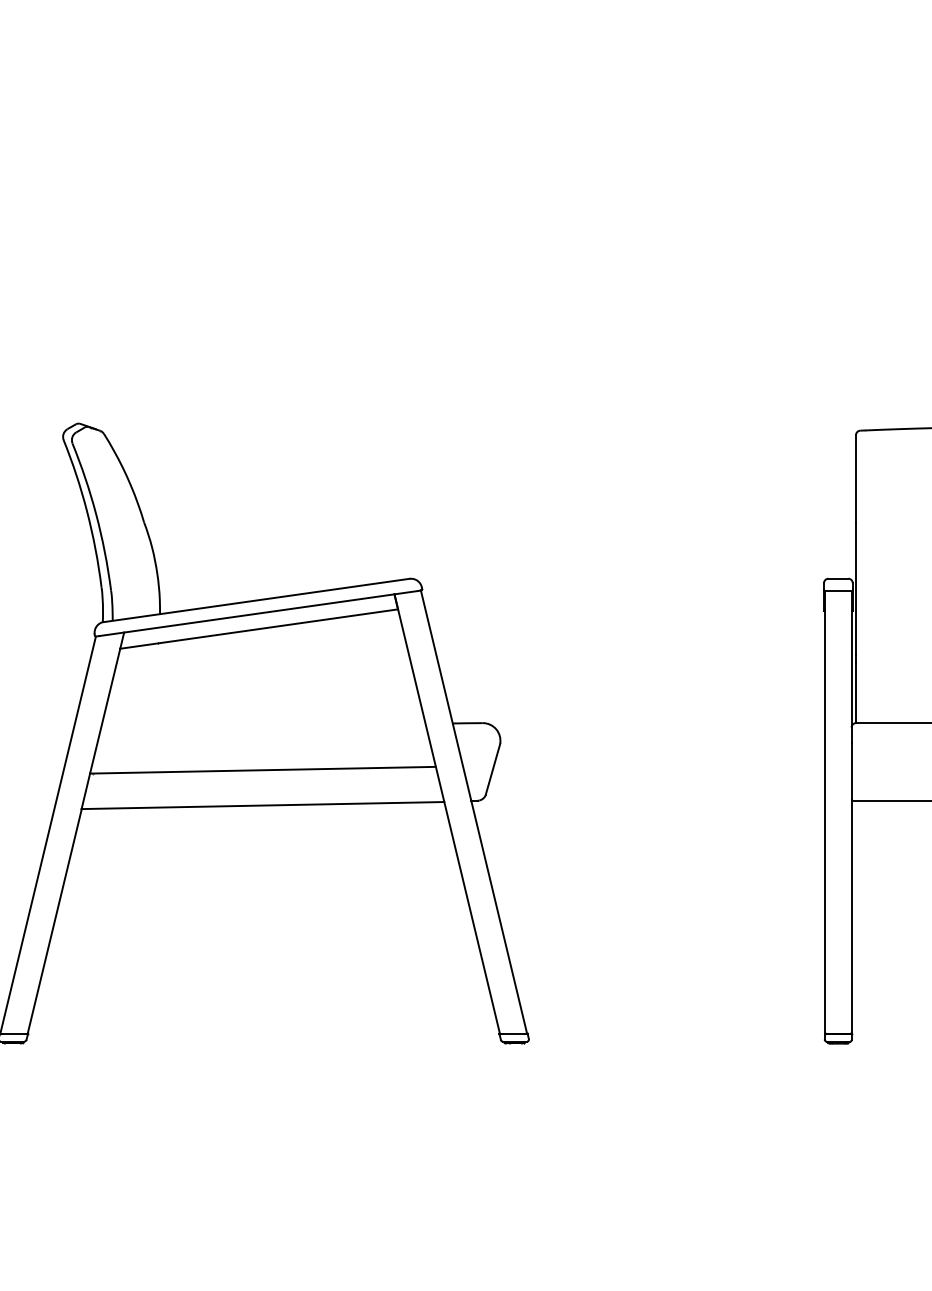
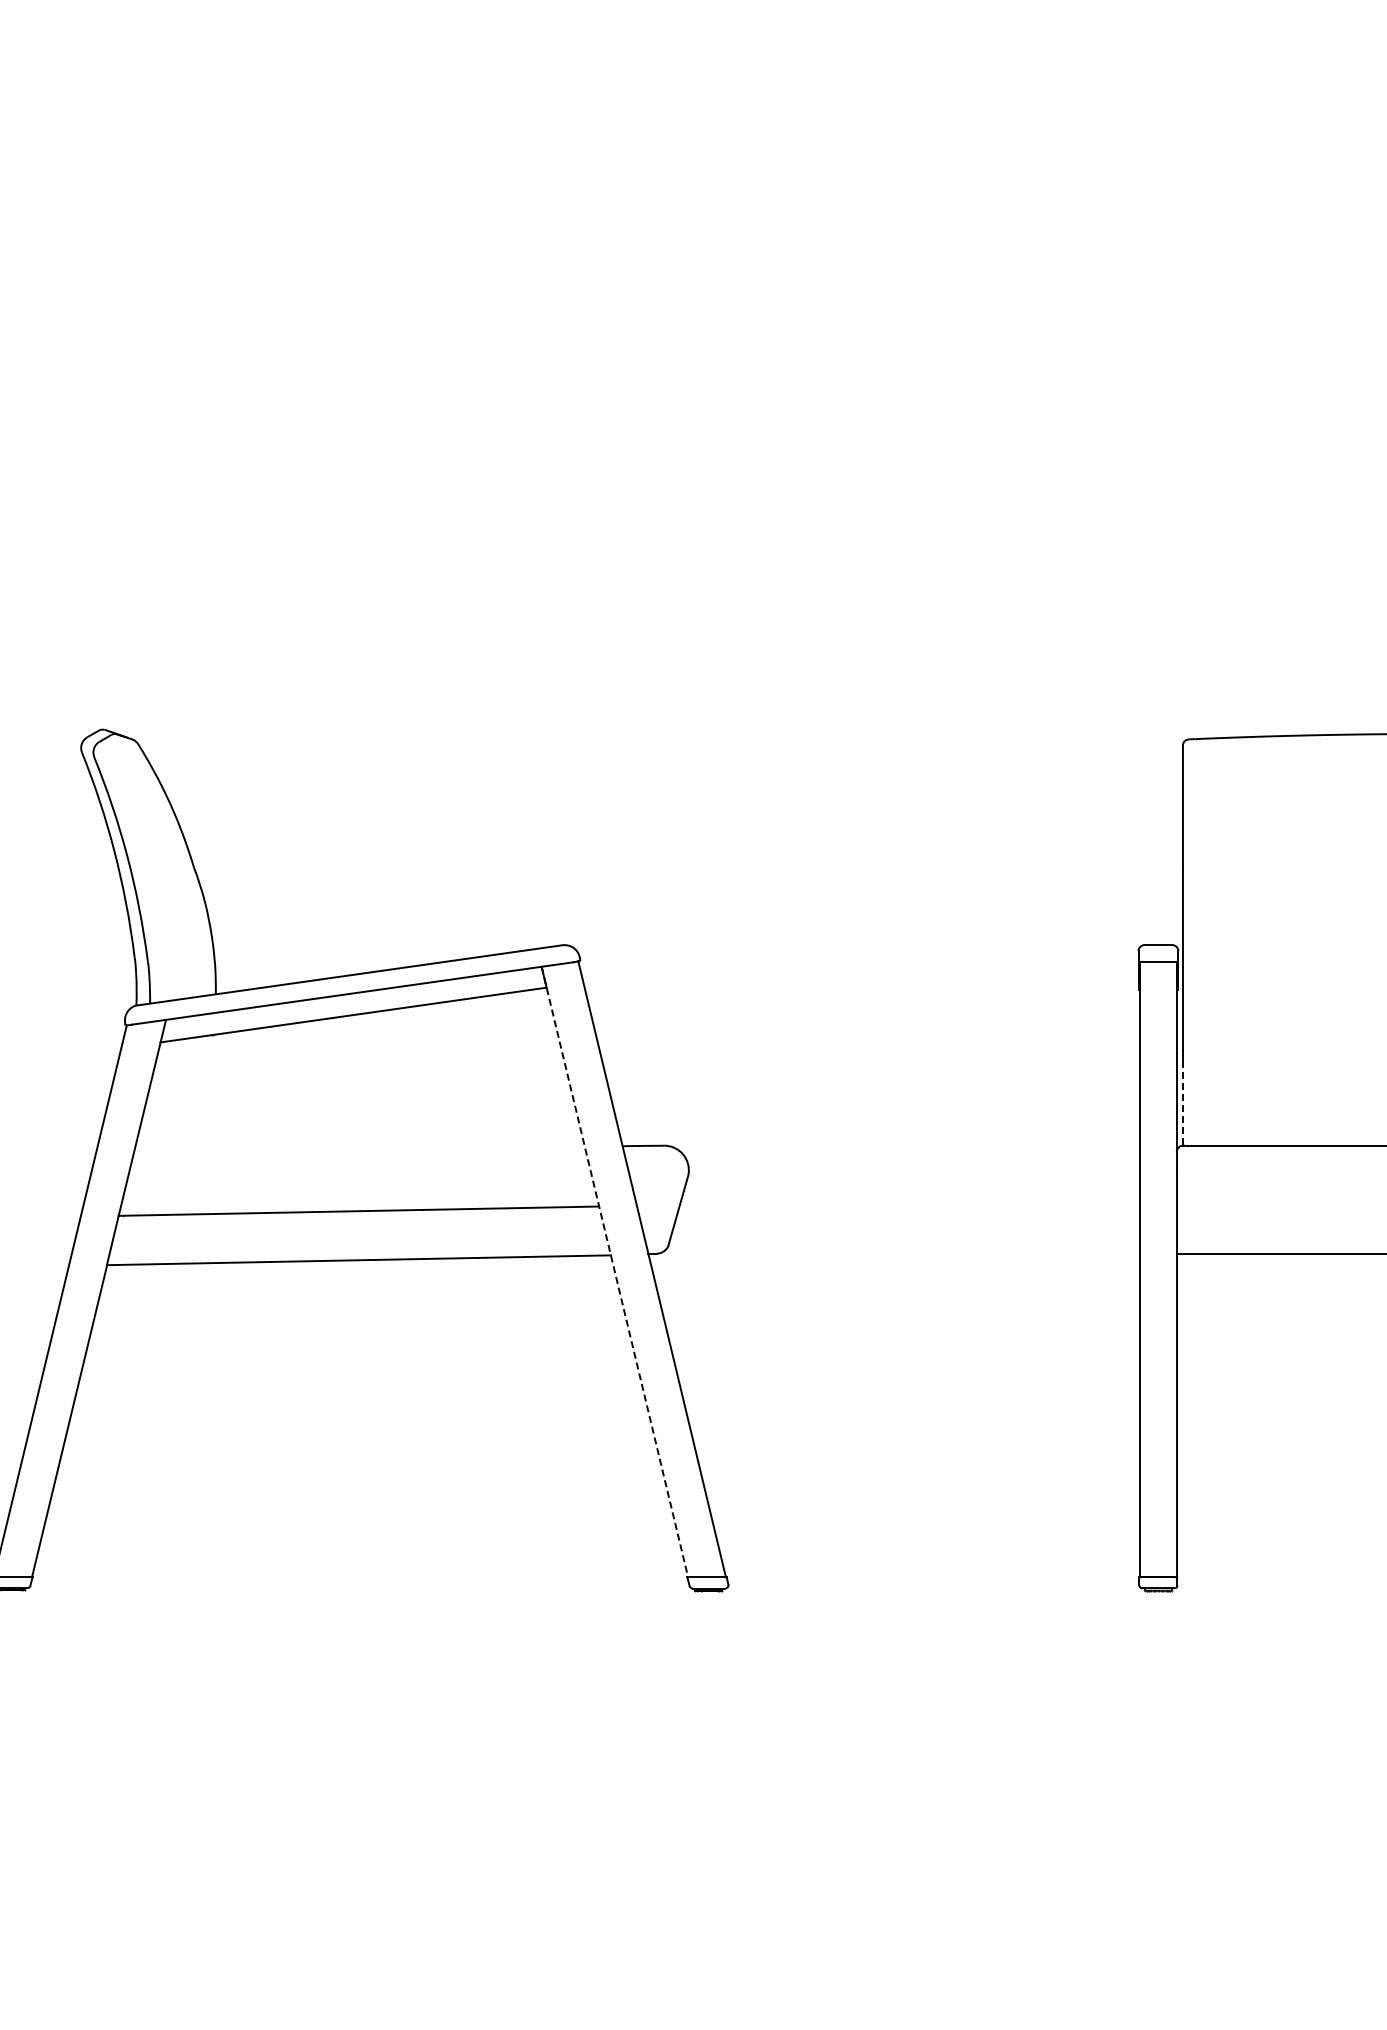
line: (855, 692) -> (1182, 1102), solid -> dashed
line: (446, 814) -> (614, 1272), solid -> dashed

